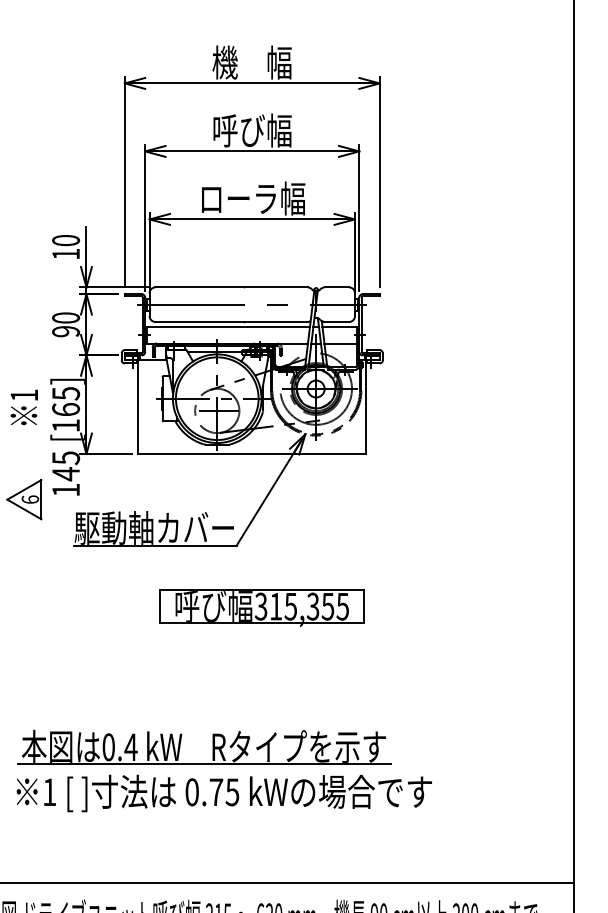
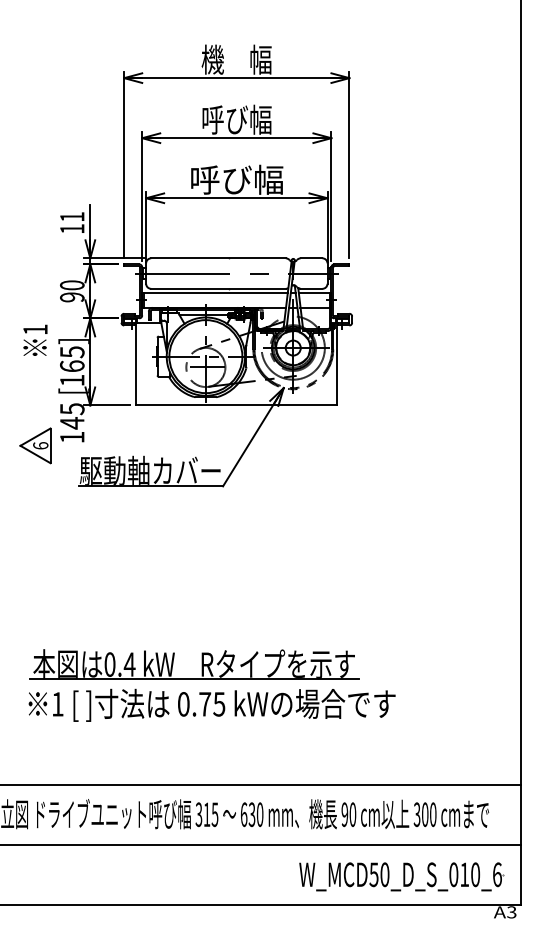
text: (253, 198) -> (237, 179), ローラ幅 -> 呼び幅
text: (66, 240) -> (72, 216), 10 -> 11
text: (24, 406) -> (35, 339), moved
part: (262, 607) -> (245, 541), removed

